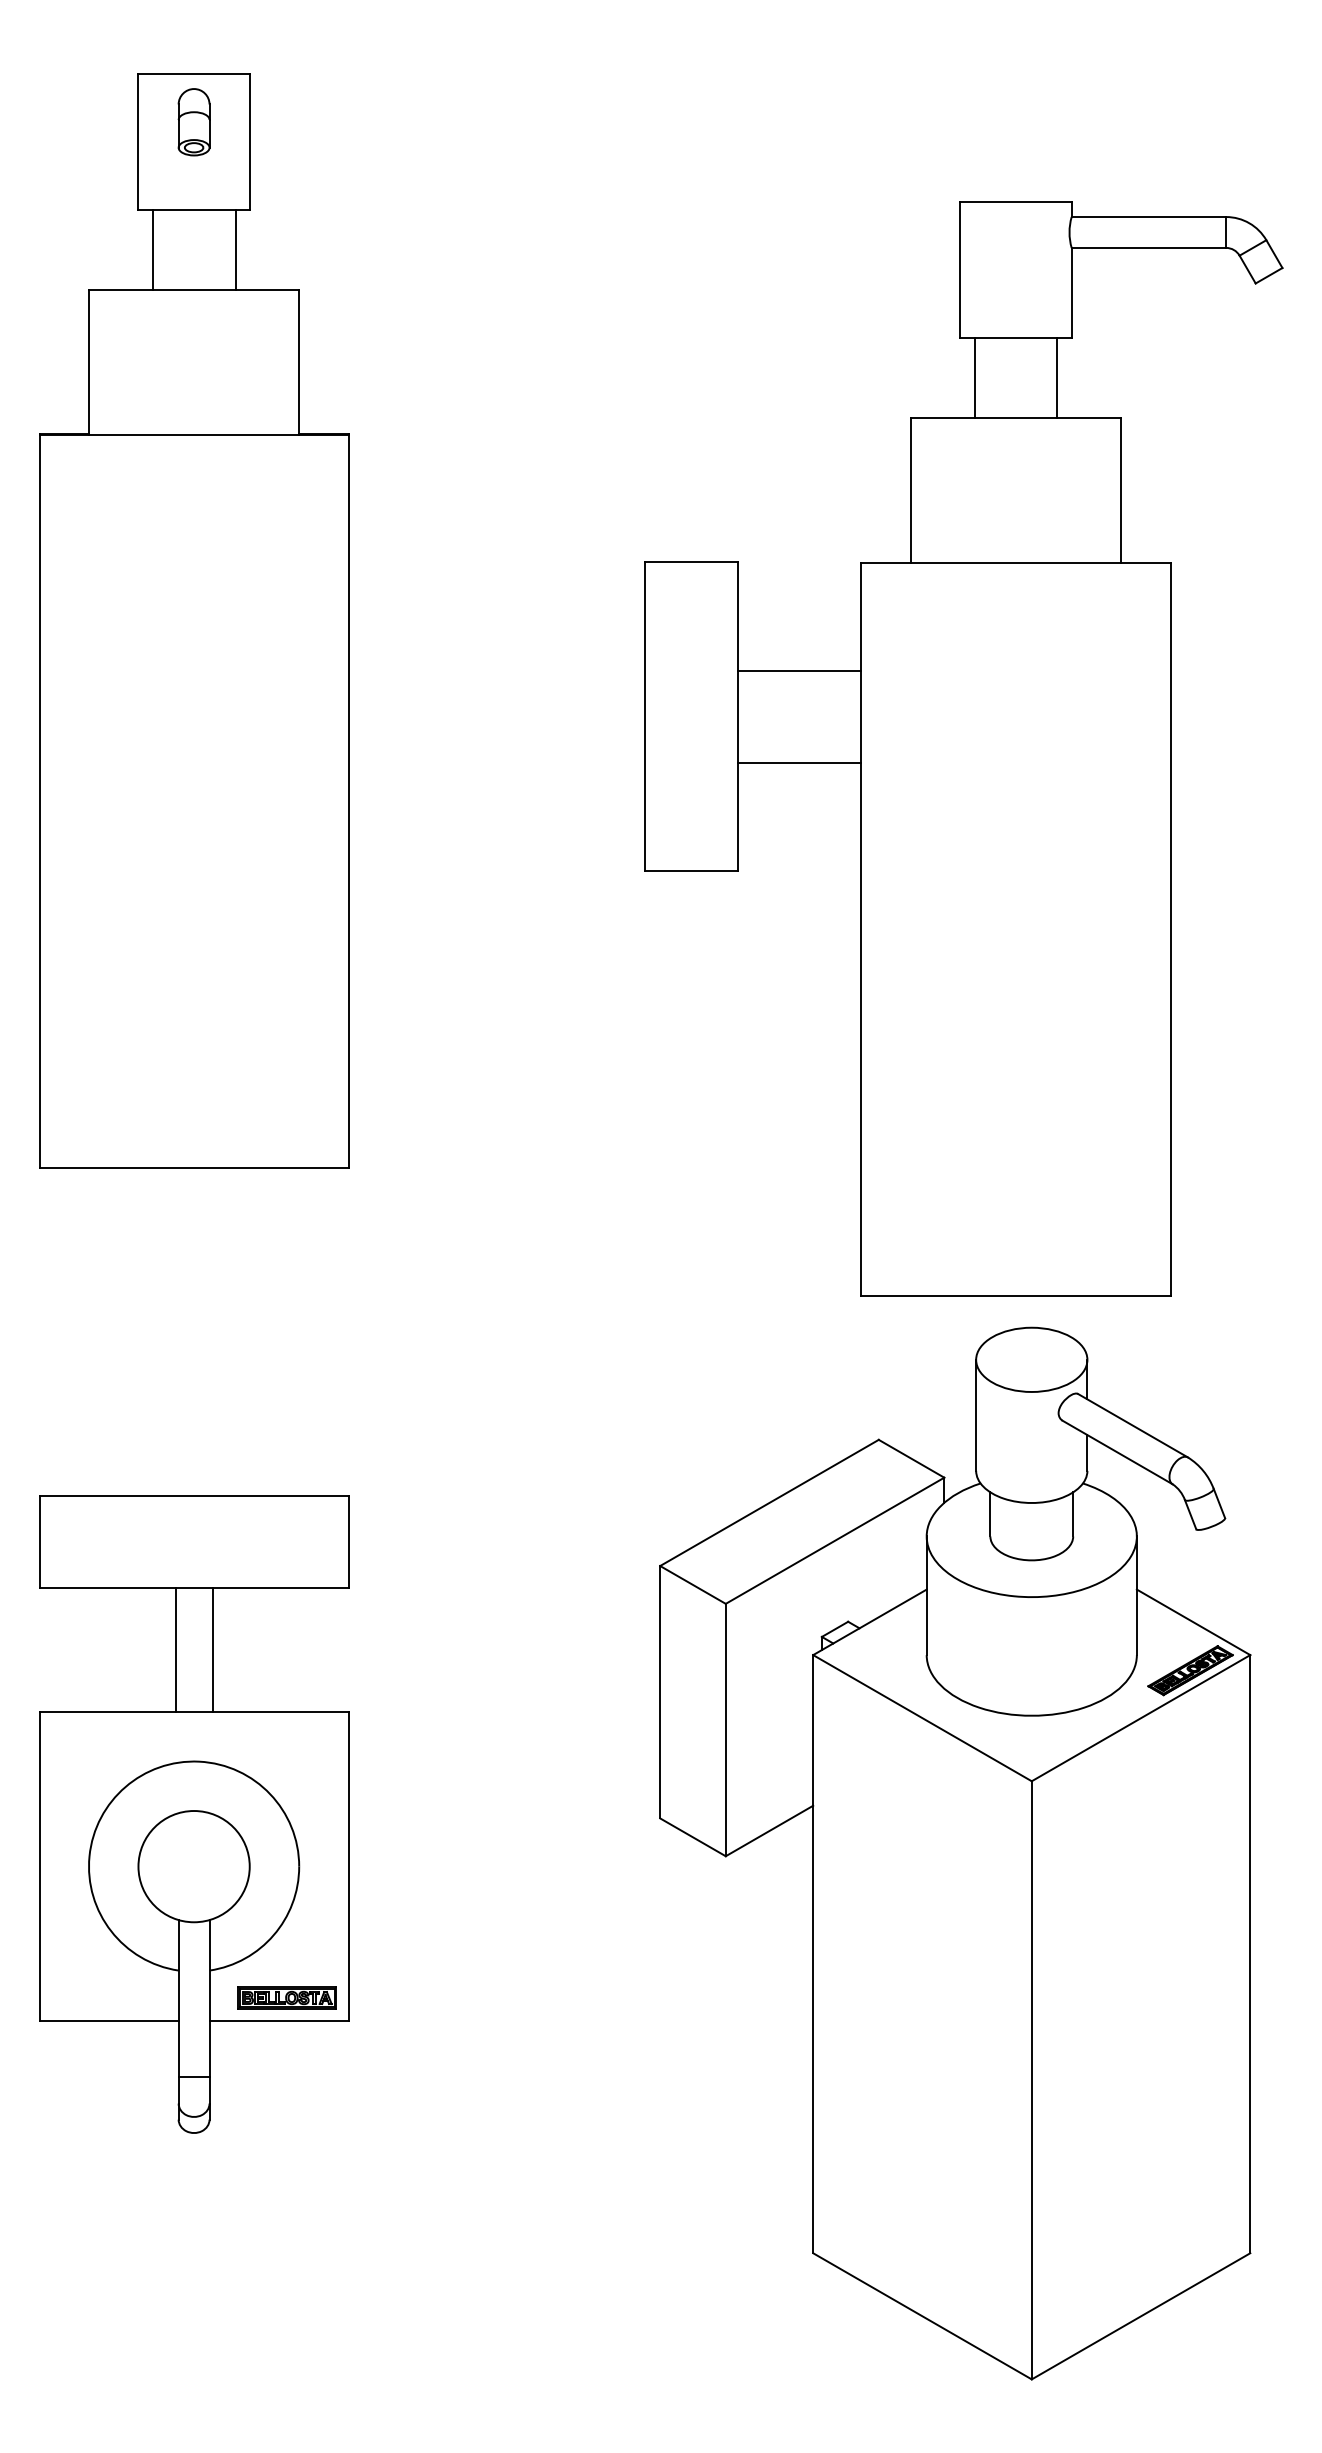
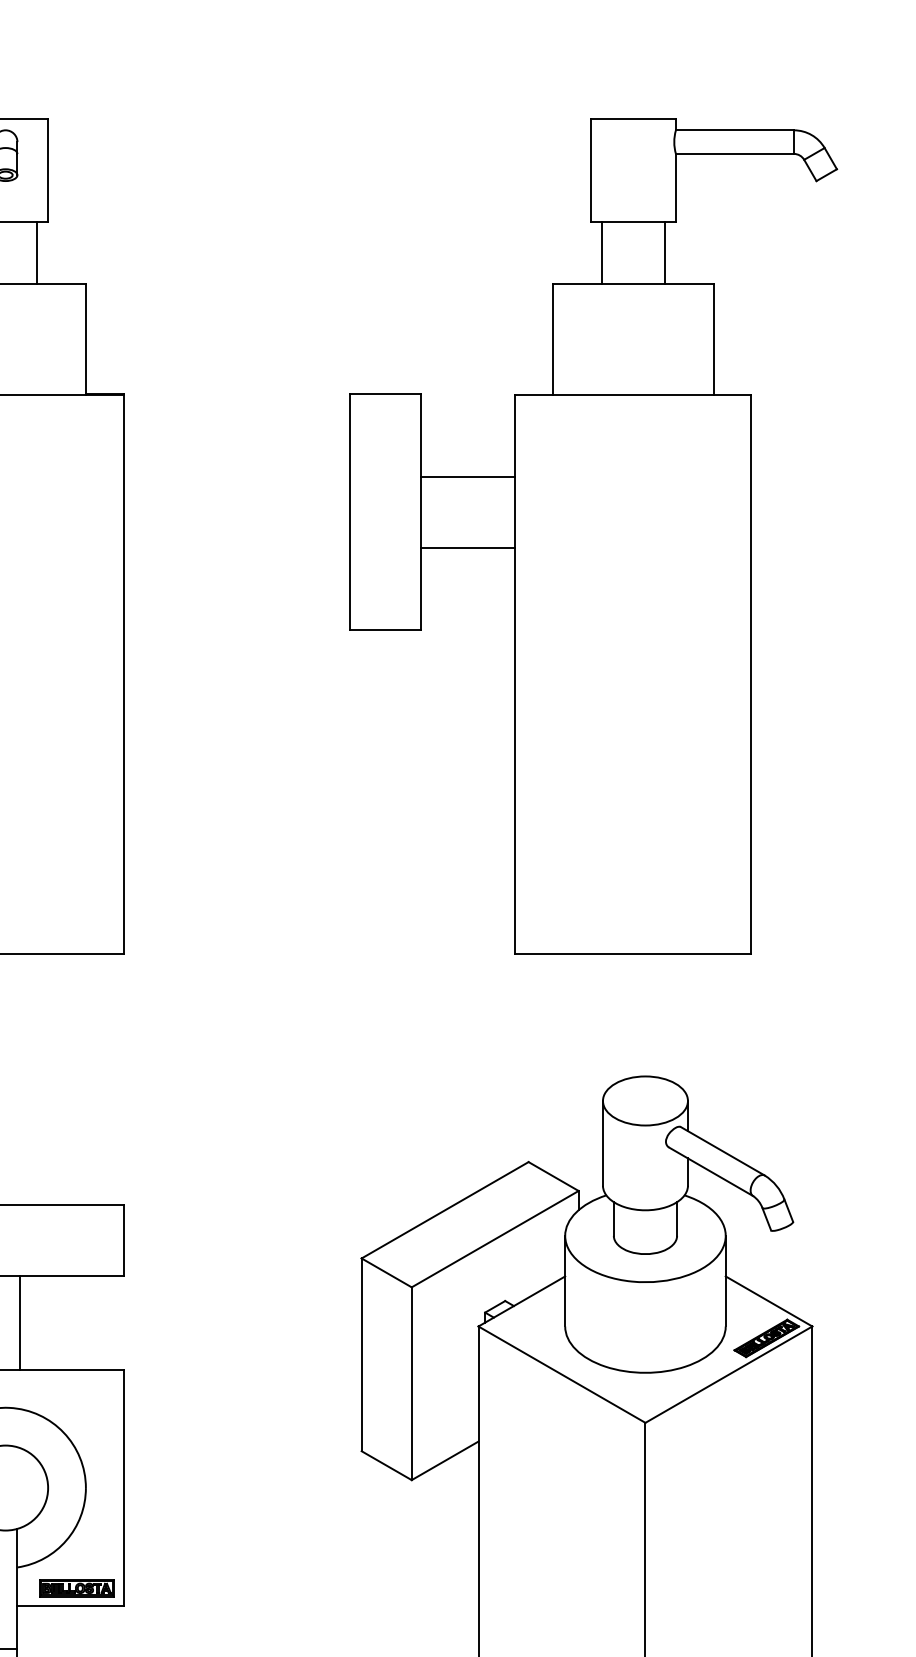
part: (963, 748) -> (593, 536), moved

